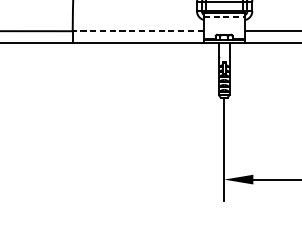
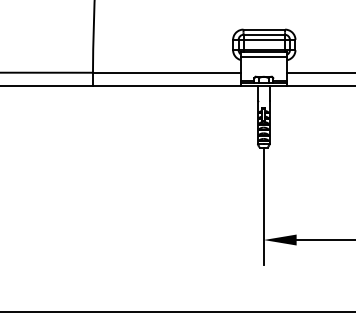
line: (224, 16) -> (264, 56), dashed -> solid
line: (137, 31) -> (166, 72), dashed -> solid

